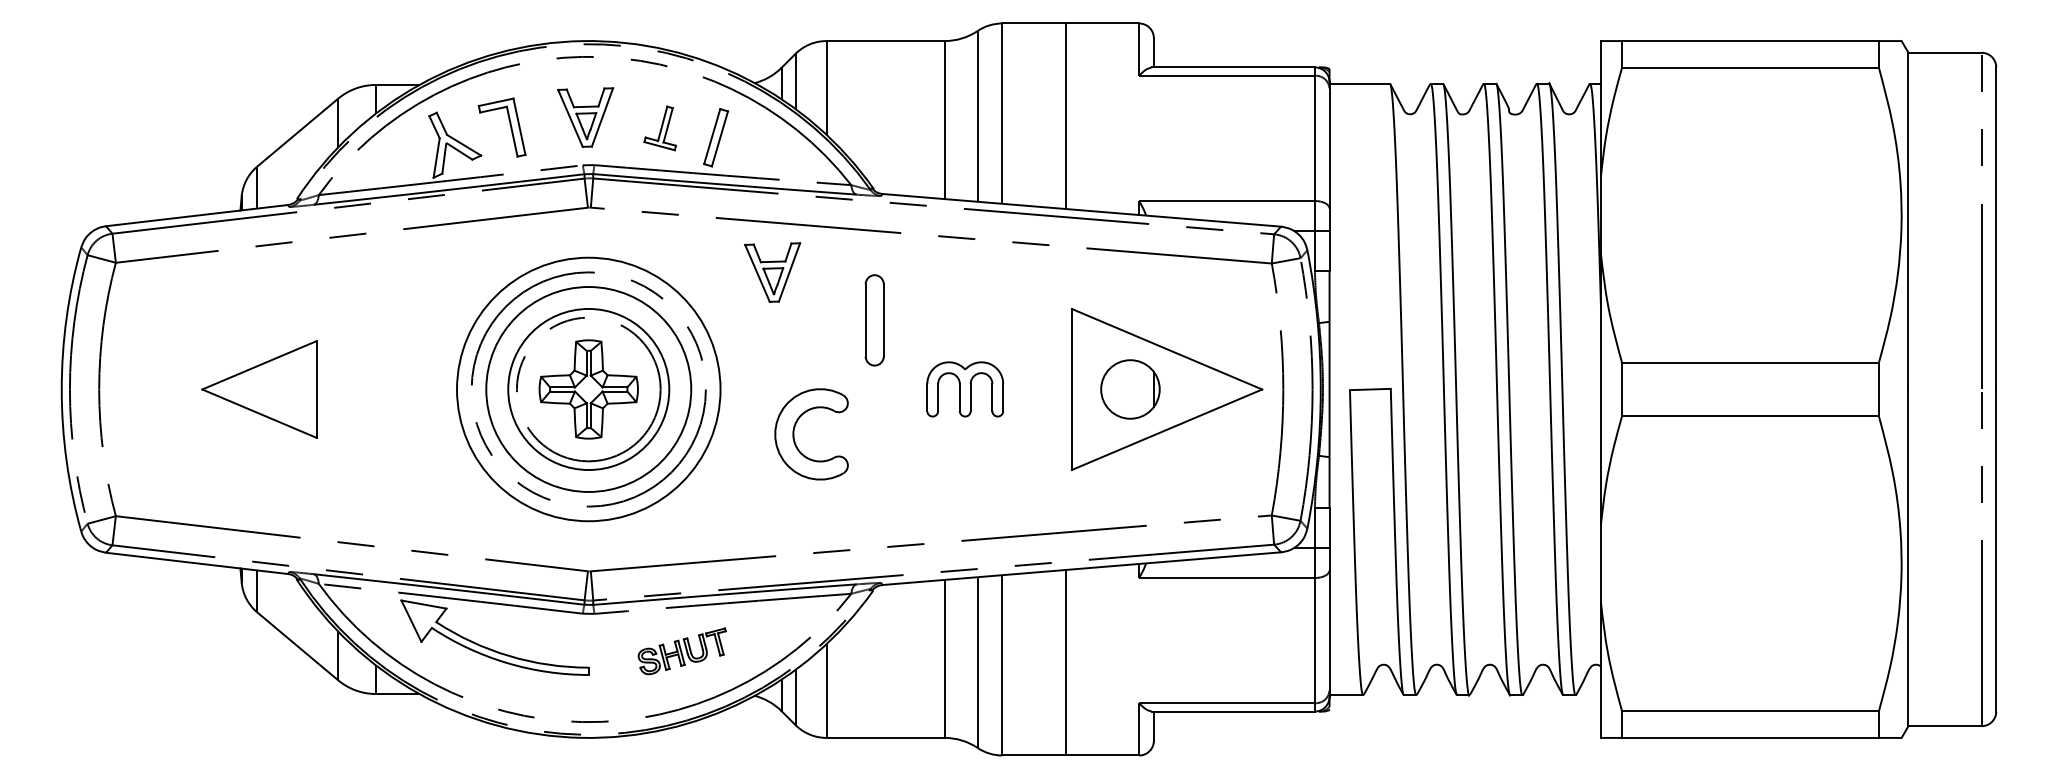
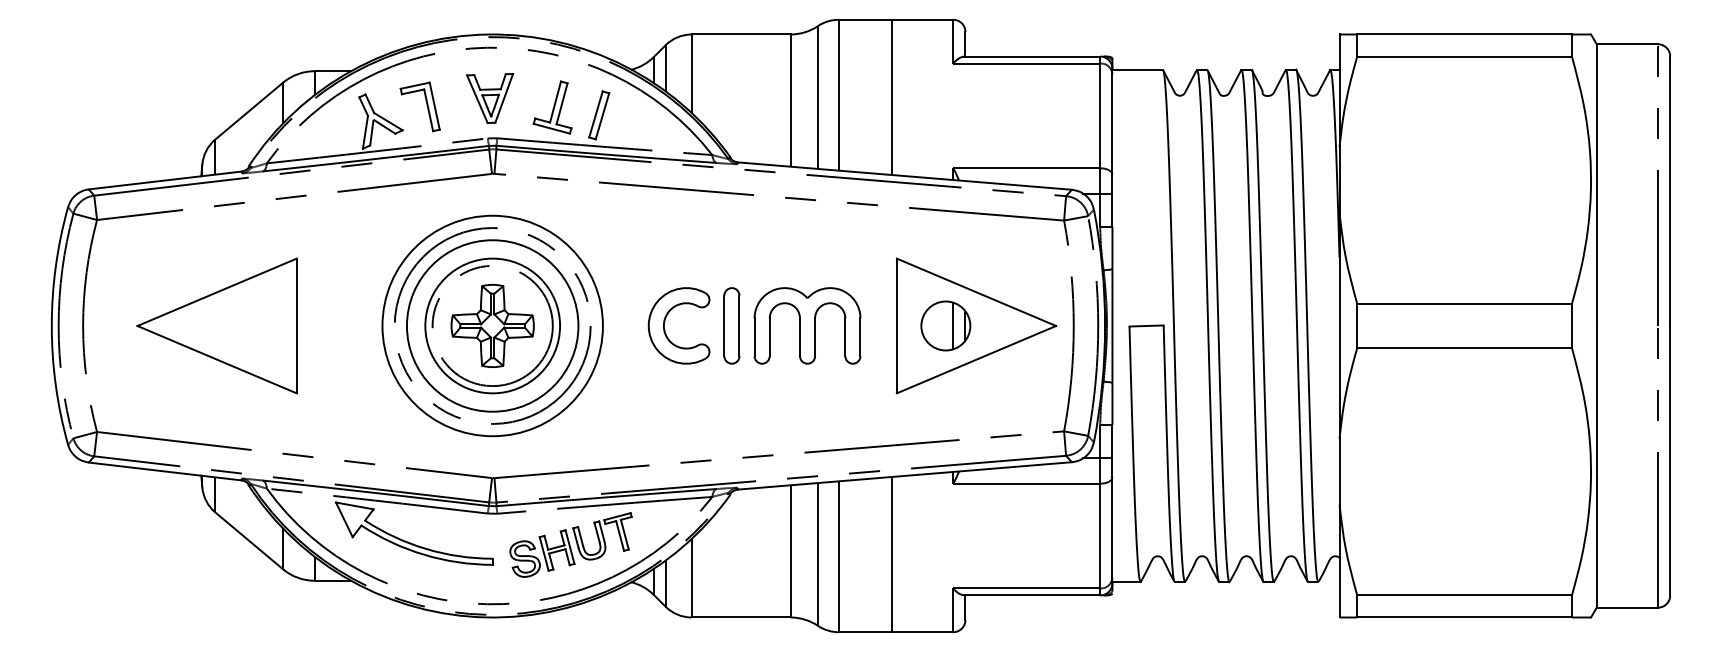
part: (659, 128) -> (551, 107), size x1.43
part: (772, 272) -> (646, 228), removed
part: (874, 320) -> (731, 326), moved
part: (259, 389) -> (217, 326), size x1.67
part: (965, 389) -> (807, 326), size x1.67
line: (1139, 389) -> (953, 326), added
part: (794, 434) -> (664, 326), moved
part: (681, 651) -> (570, 545), size x1.67

